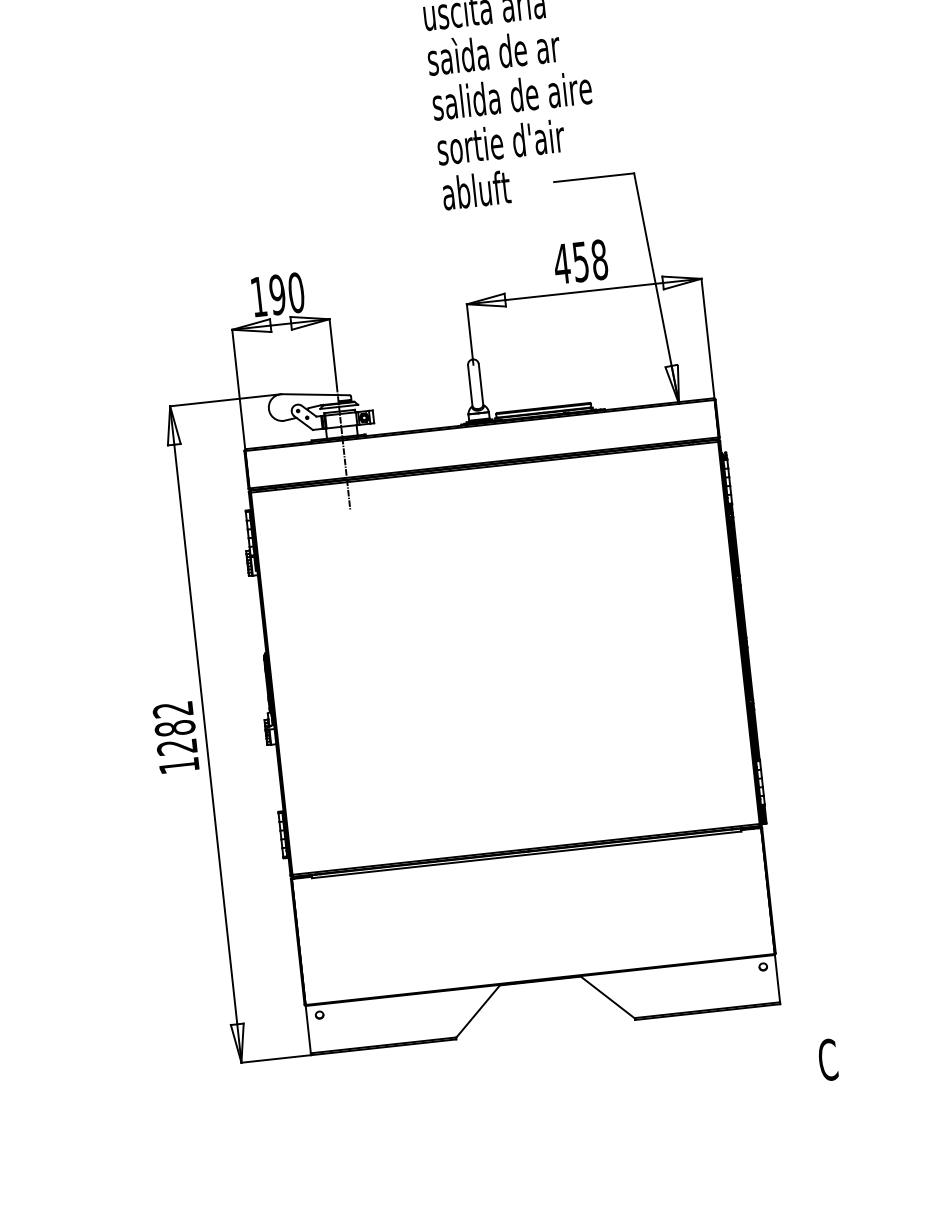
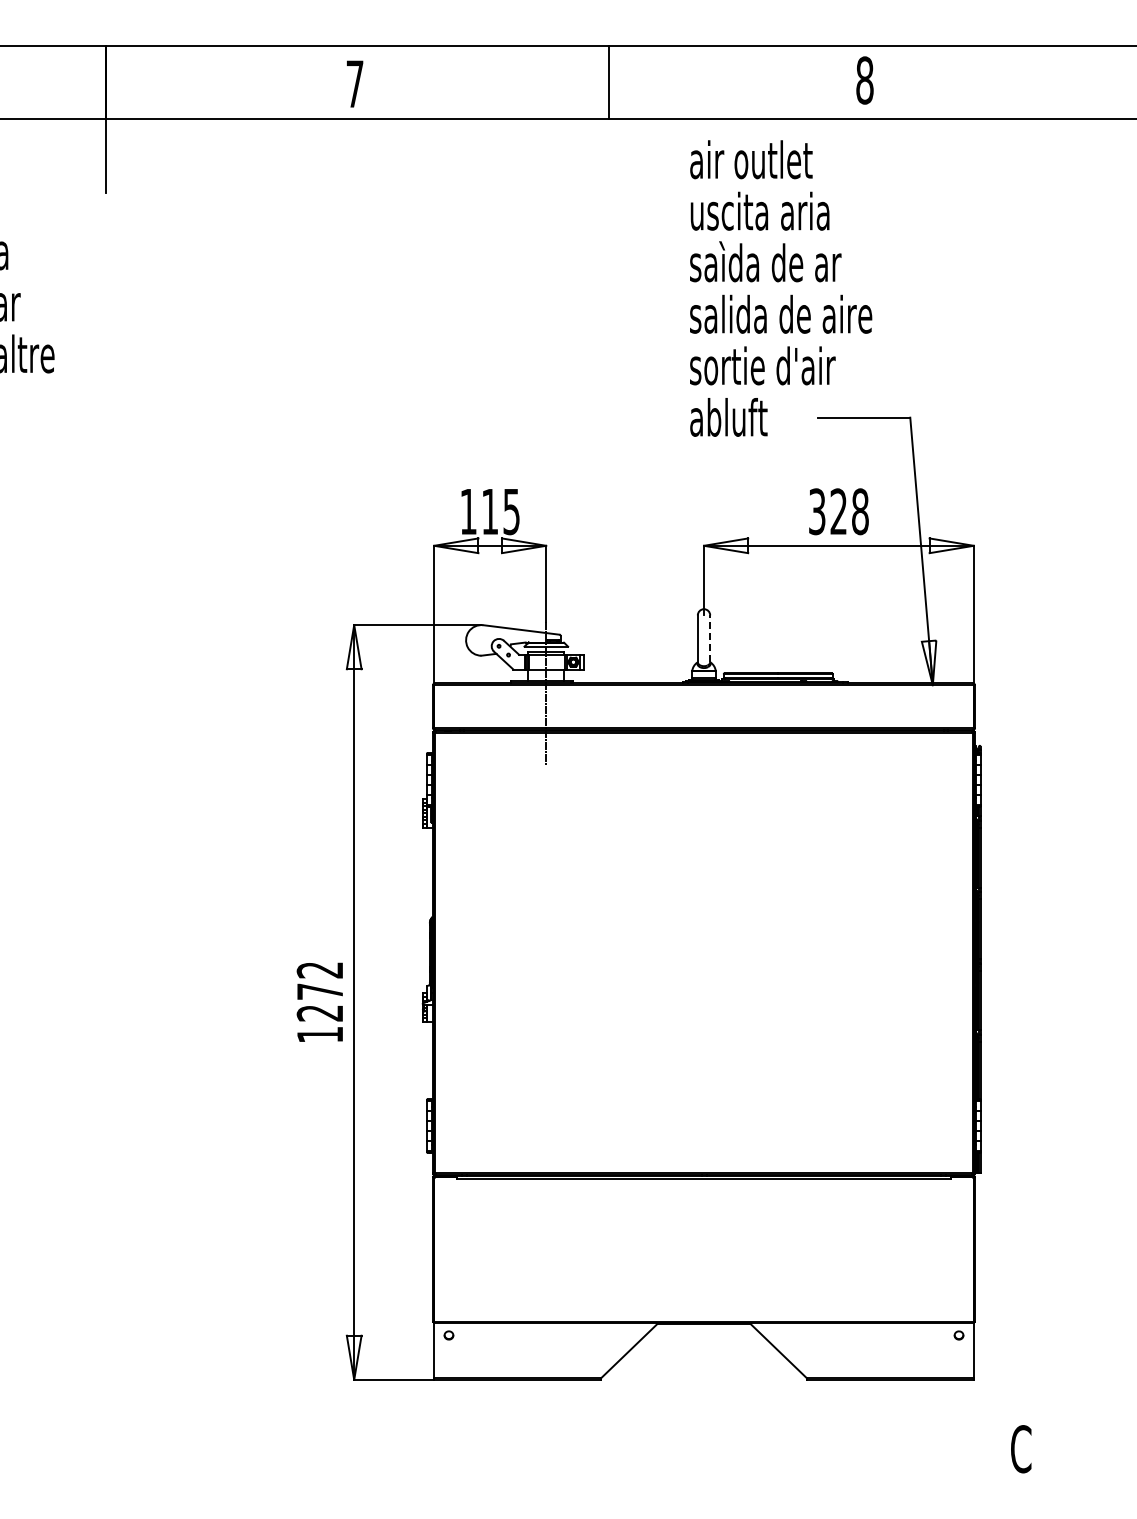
text: (571, 262) -> (827, 511), 458 -> 328
text: (286, 293) -> (500, 511), 190 -> 115
line: (481, 384) -> (710, 638), solid -> dashed
text: (174, 728) -> (319, 991), 1282 -> 1272

